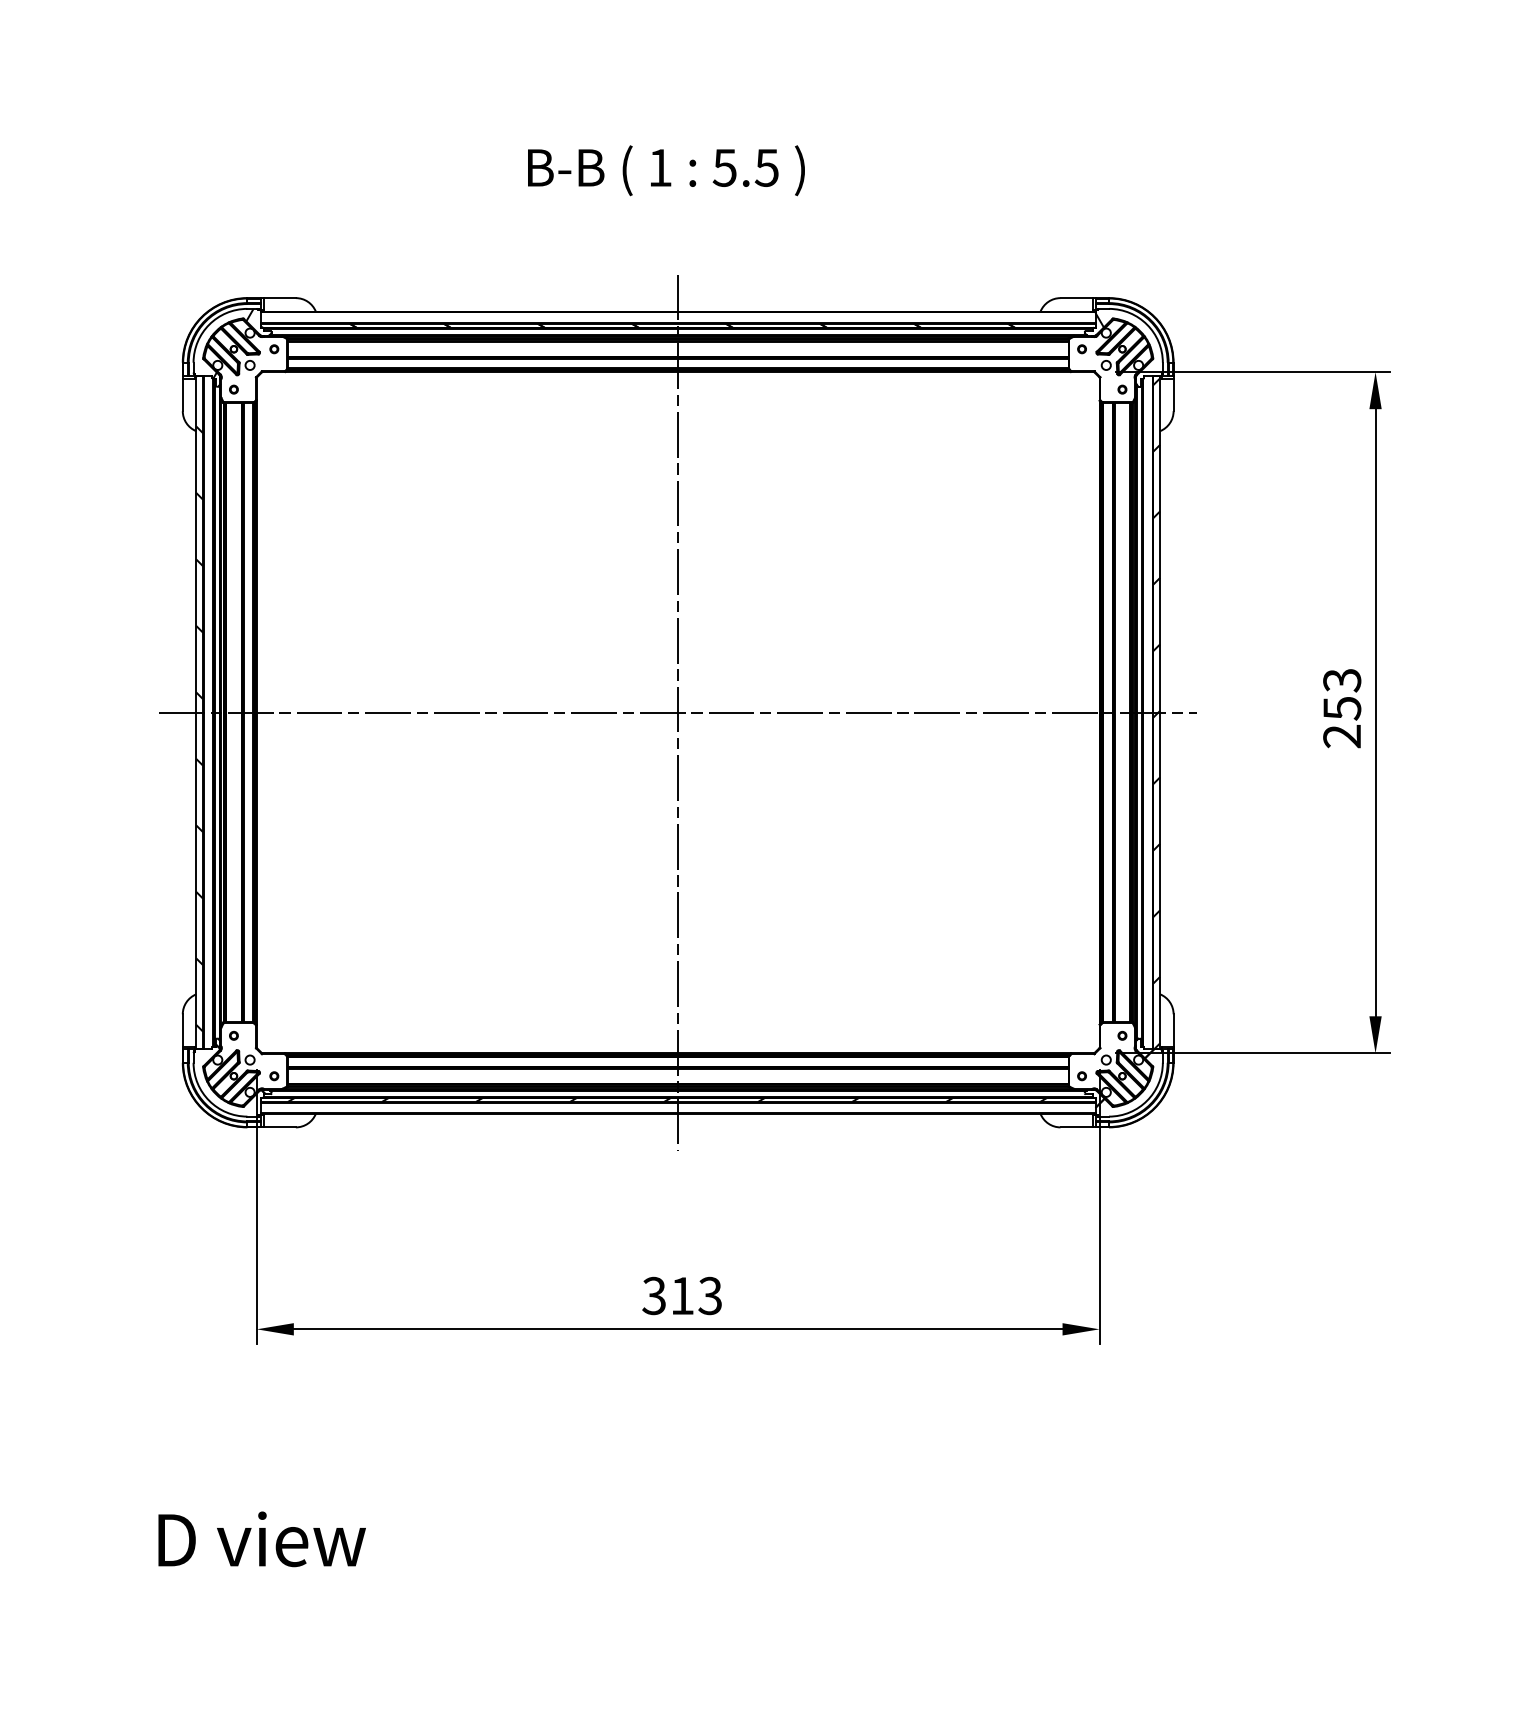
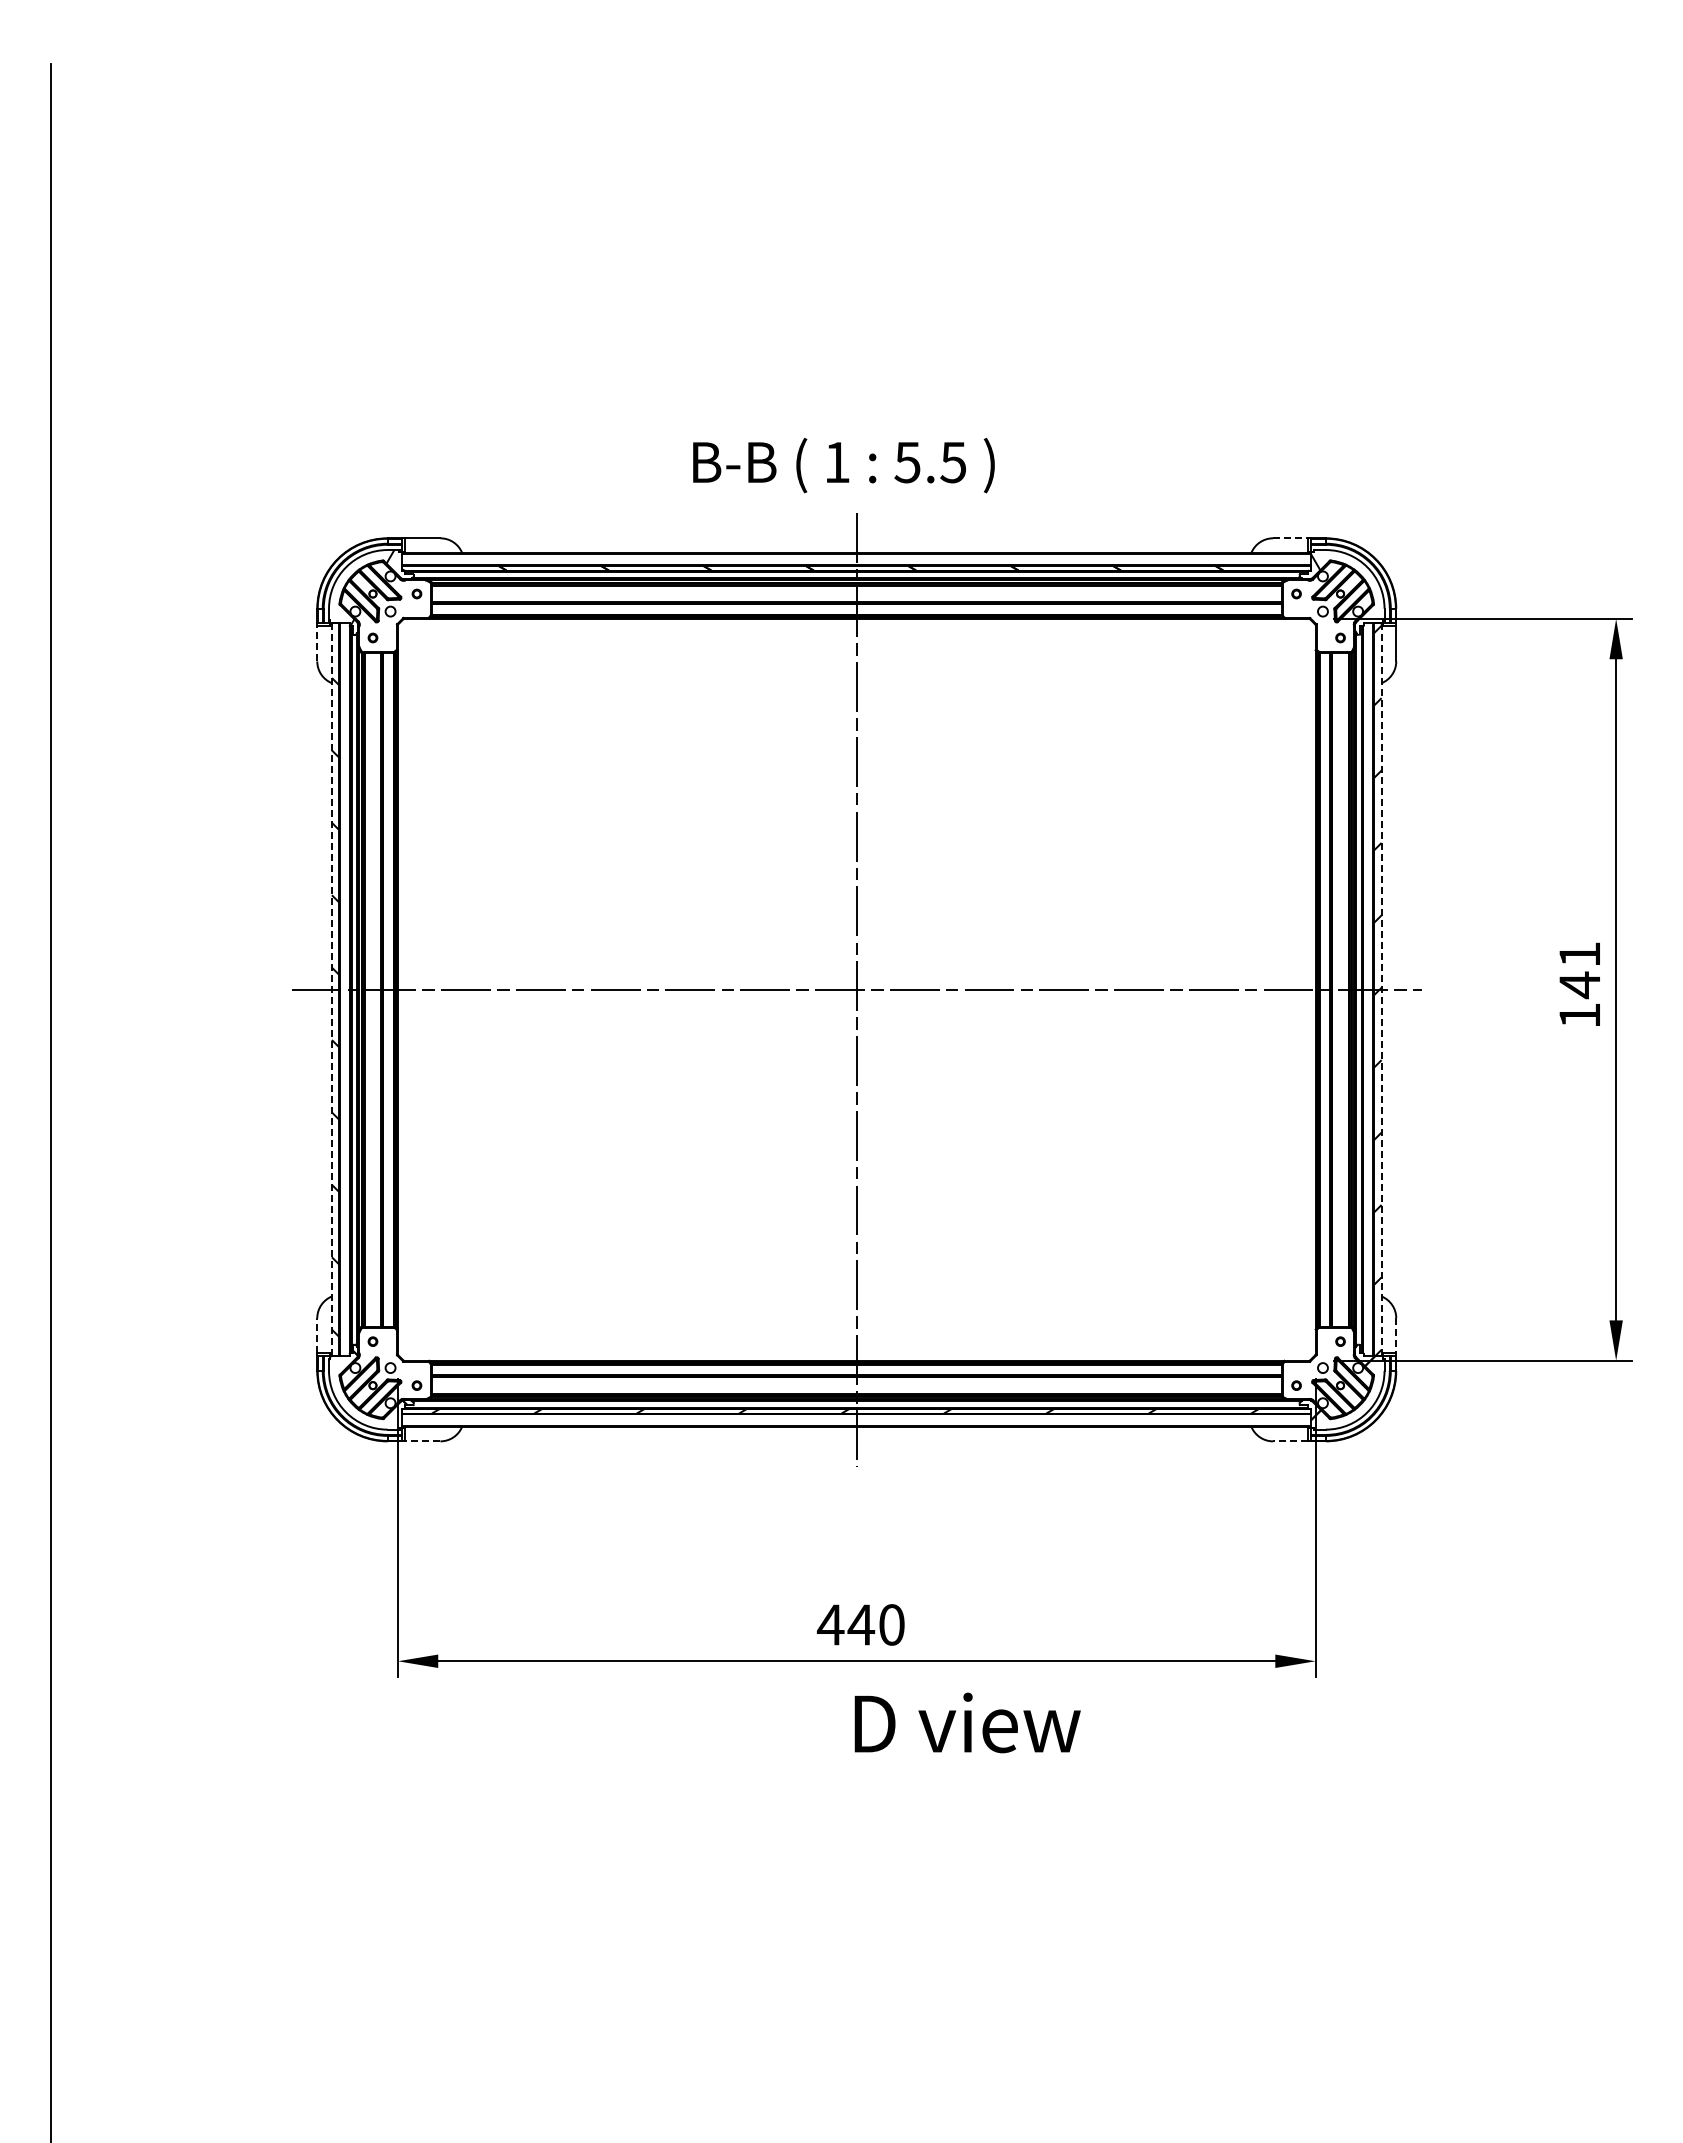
text: (666, 170) -> (843, 465), moved
line: (1076, 298) -> (1290, 538), solid -> dashed
line: (182, 394) -> (317, 643), solid -> dashed
text: (1341, 708) -> (1579, 985), 253 -> 141
line: (195, 712) -> (331, 989), solid -> dashed
line: (1160, 712) -> (1381, 989), solid -> dashed
line: (182, 1030) -> (317, 1335), solid -> dashed
line: (1173, 1030) -> (1396, 1335), solid -> dashed
line: (279, 1127) -> (422, 1441), solid -> dashed
line: (1076, 1127) -> (1290, 1441), solid -> dashed
text: (681, 1295) -> (860, 1624), 313 -> 440
text: (261, 1538) -> (967, 1722), moved

